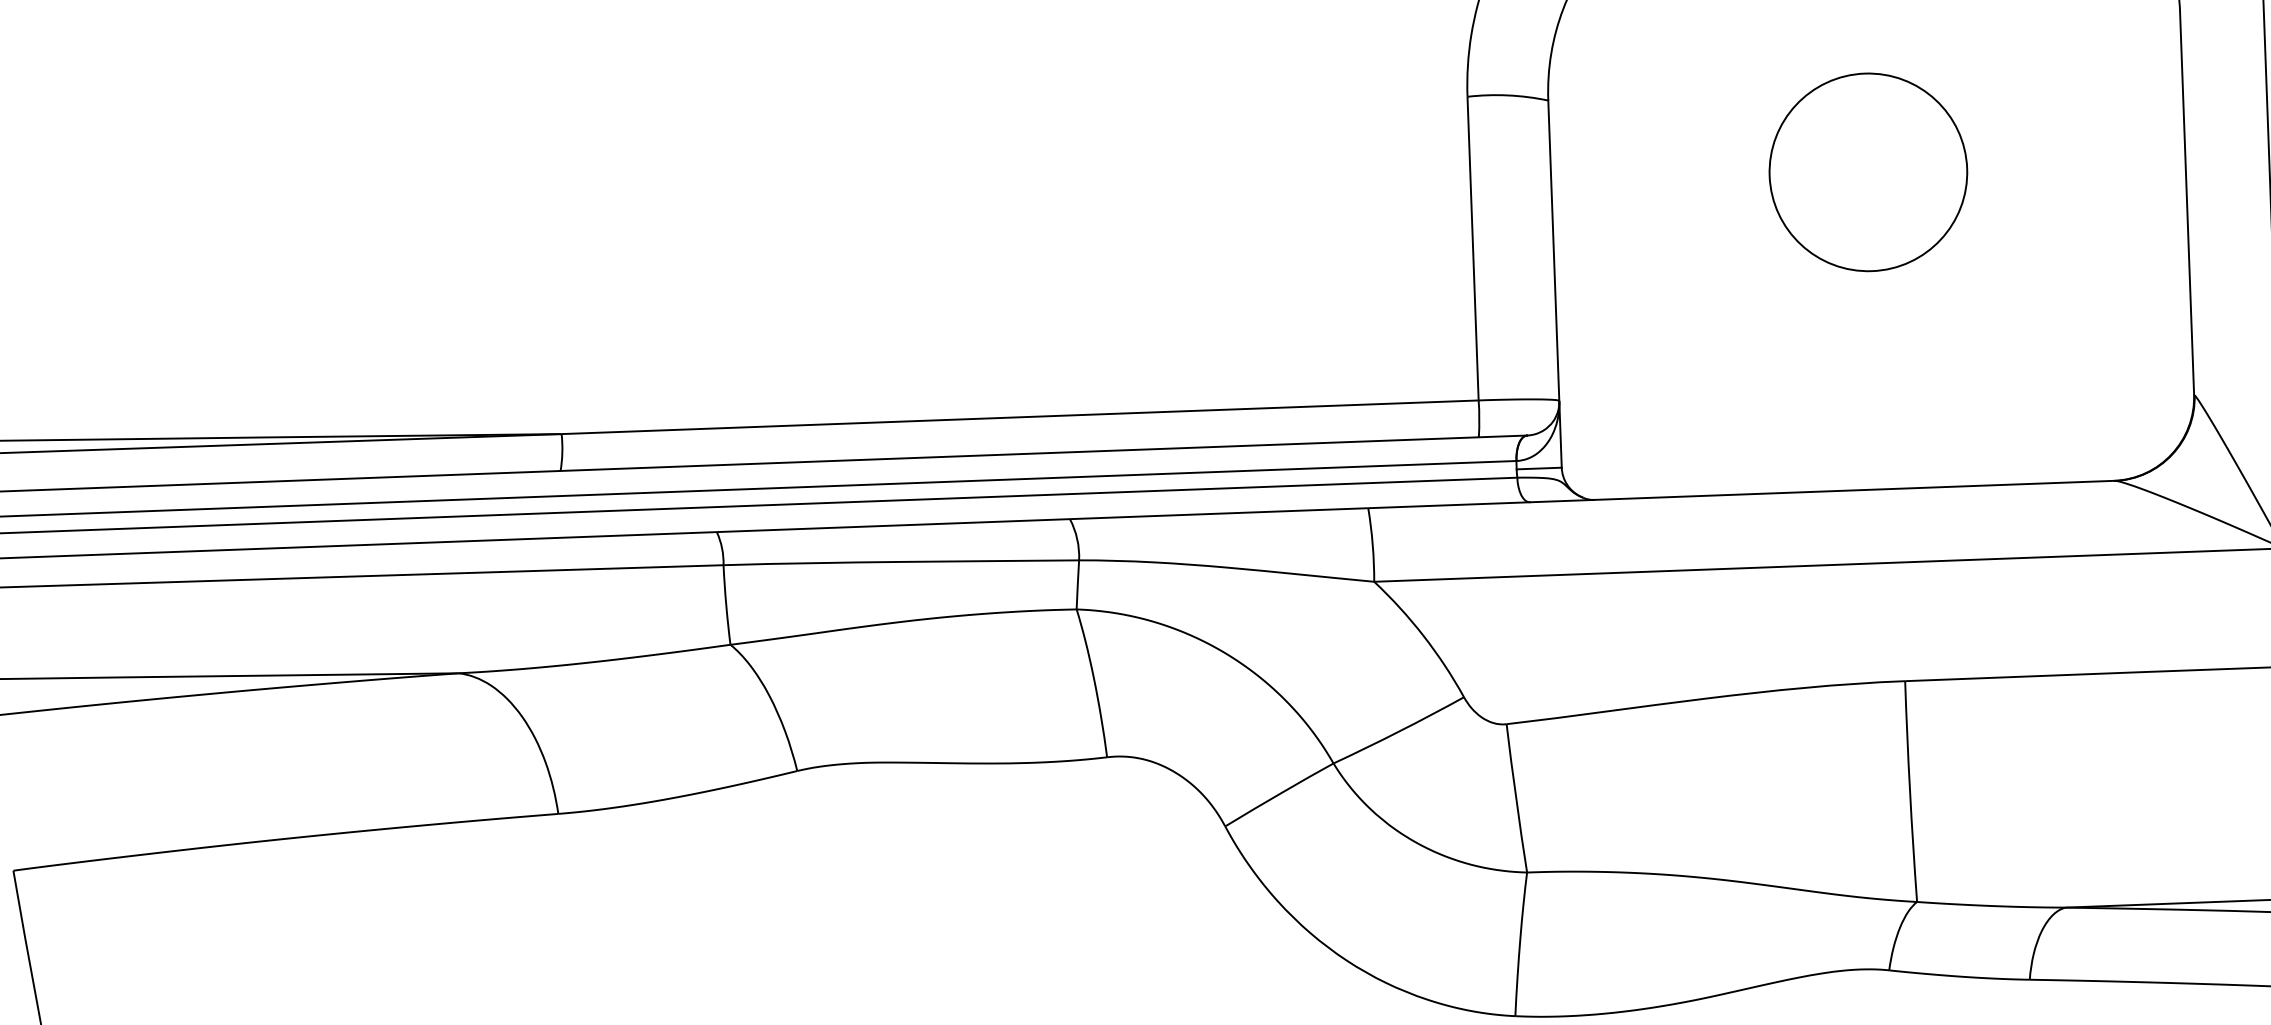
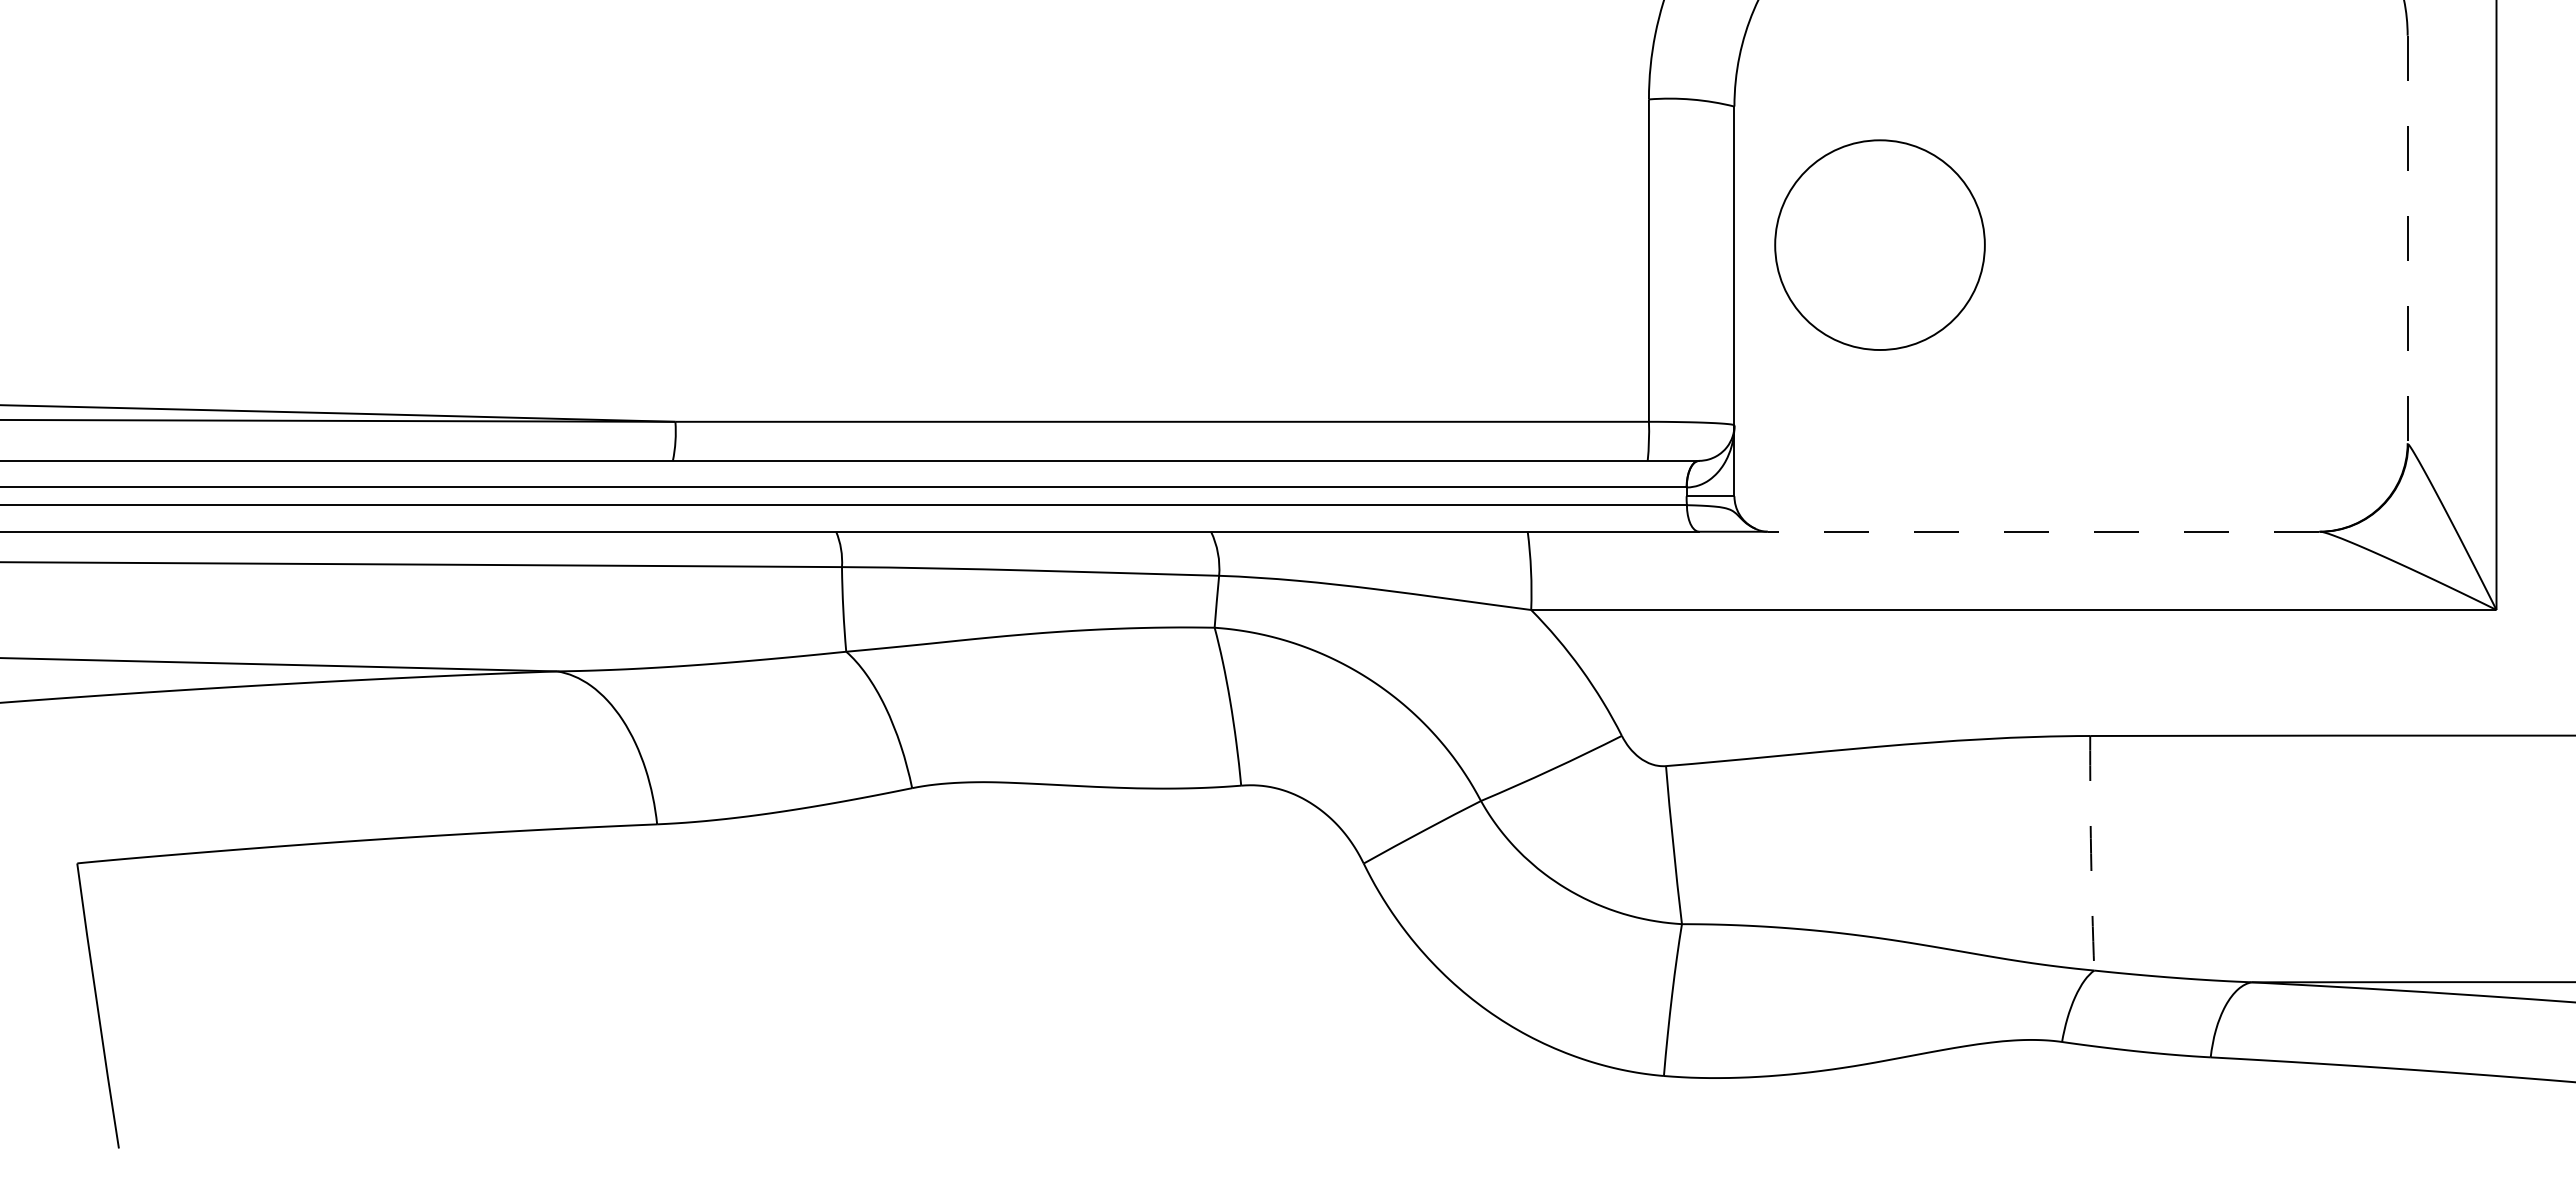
circle: (1867, 171) -> (1879, 244), moved
line: (2186, 202) -> (2407, 239), solid -> dashed
line: (1854, 490) -> (2043, 531), solid -> dashed
arc: (1910, 791) -> (2091, 853), solid -> dashed

